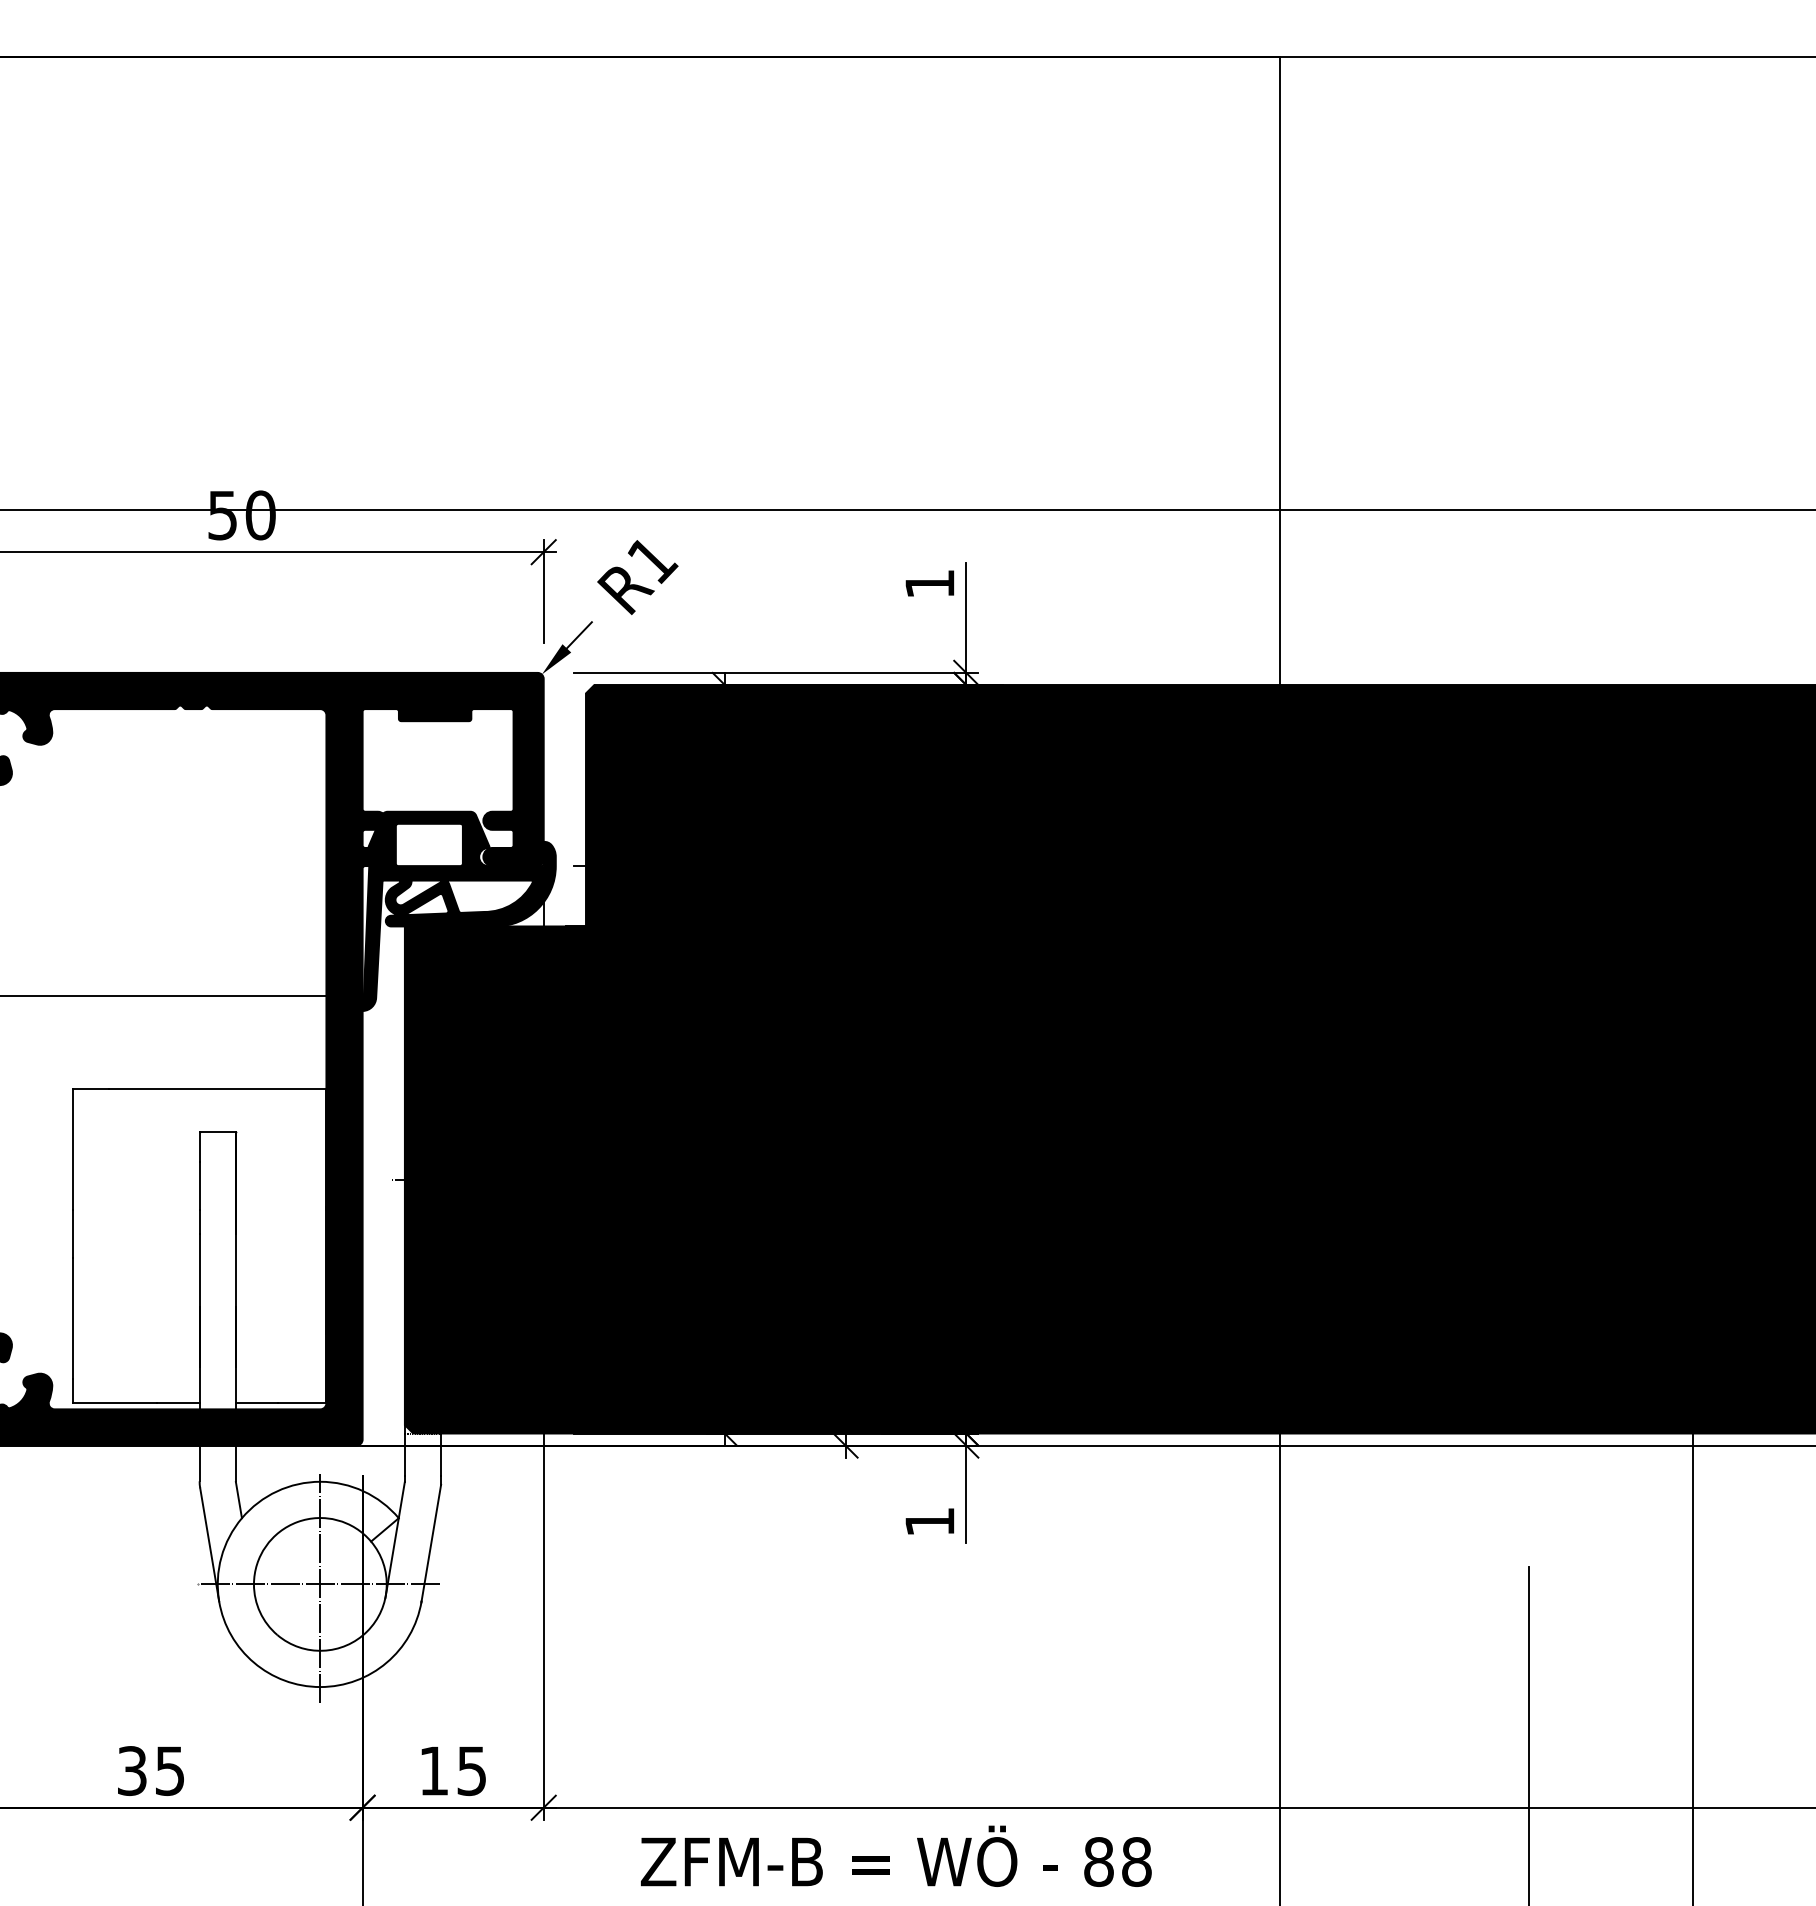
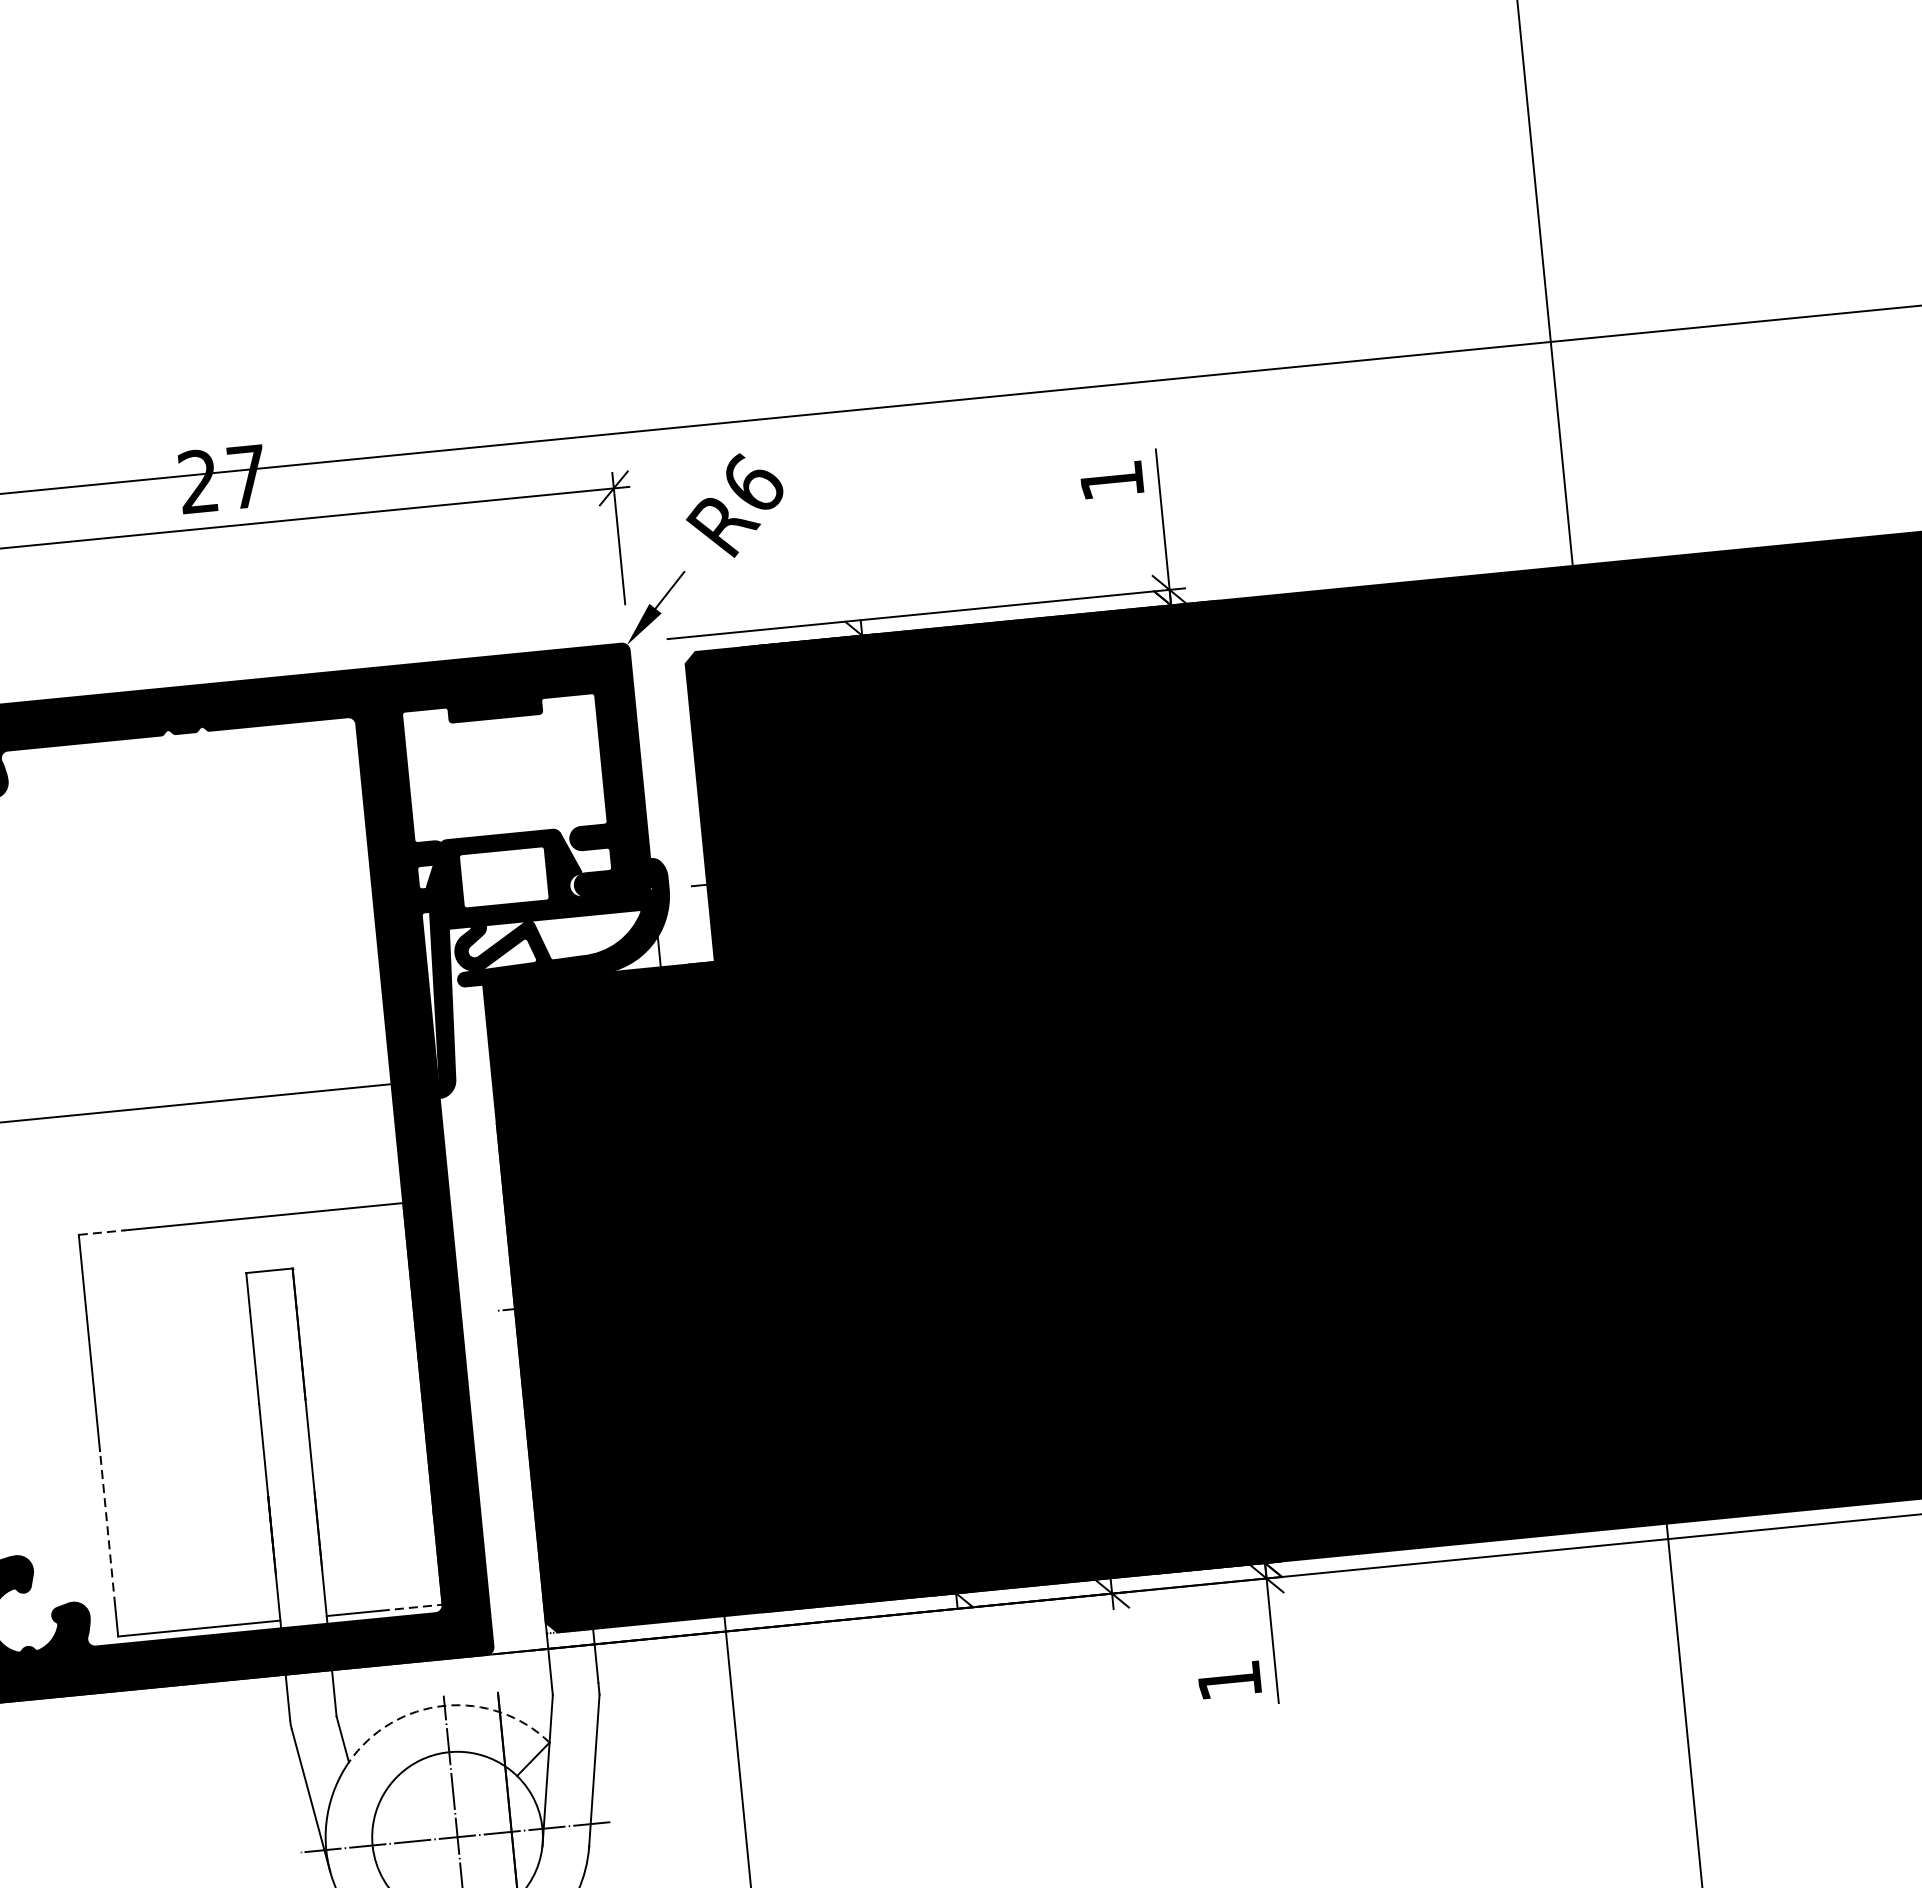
text: (241, 515) -> (222, 479), 50 -> 27
text: (653, 559) -> (755, 484), R1 -> R6
line: (91, 1089) -> (102, 1232), solid -> dashed
line: (72, 1318) -> (107, 1528), solid -> dashed
line: (302, 1403) -> (412, 1607), solid -> dashed
arc: (320, 1481) -> (444, 1705), solid -> dashed

